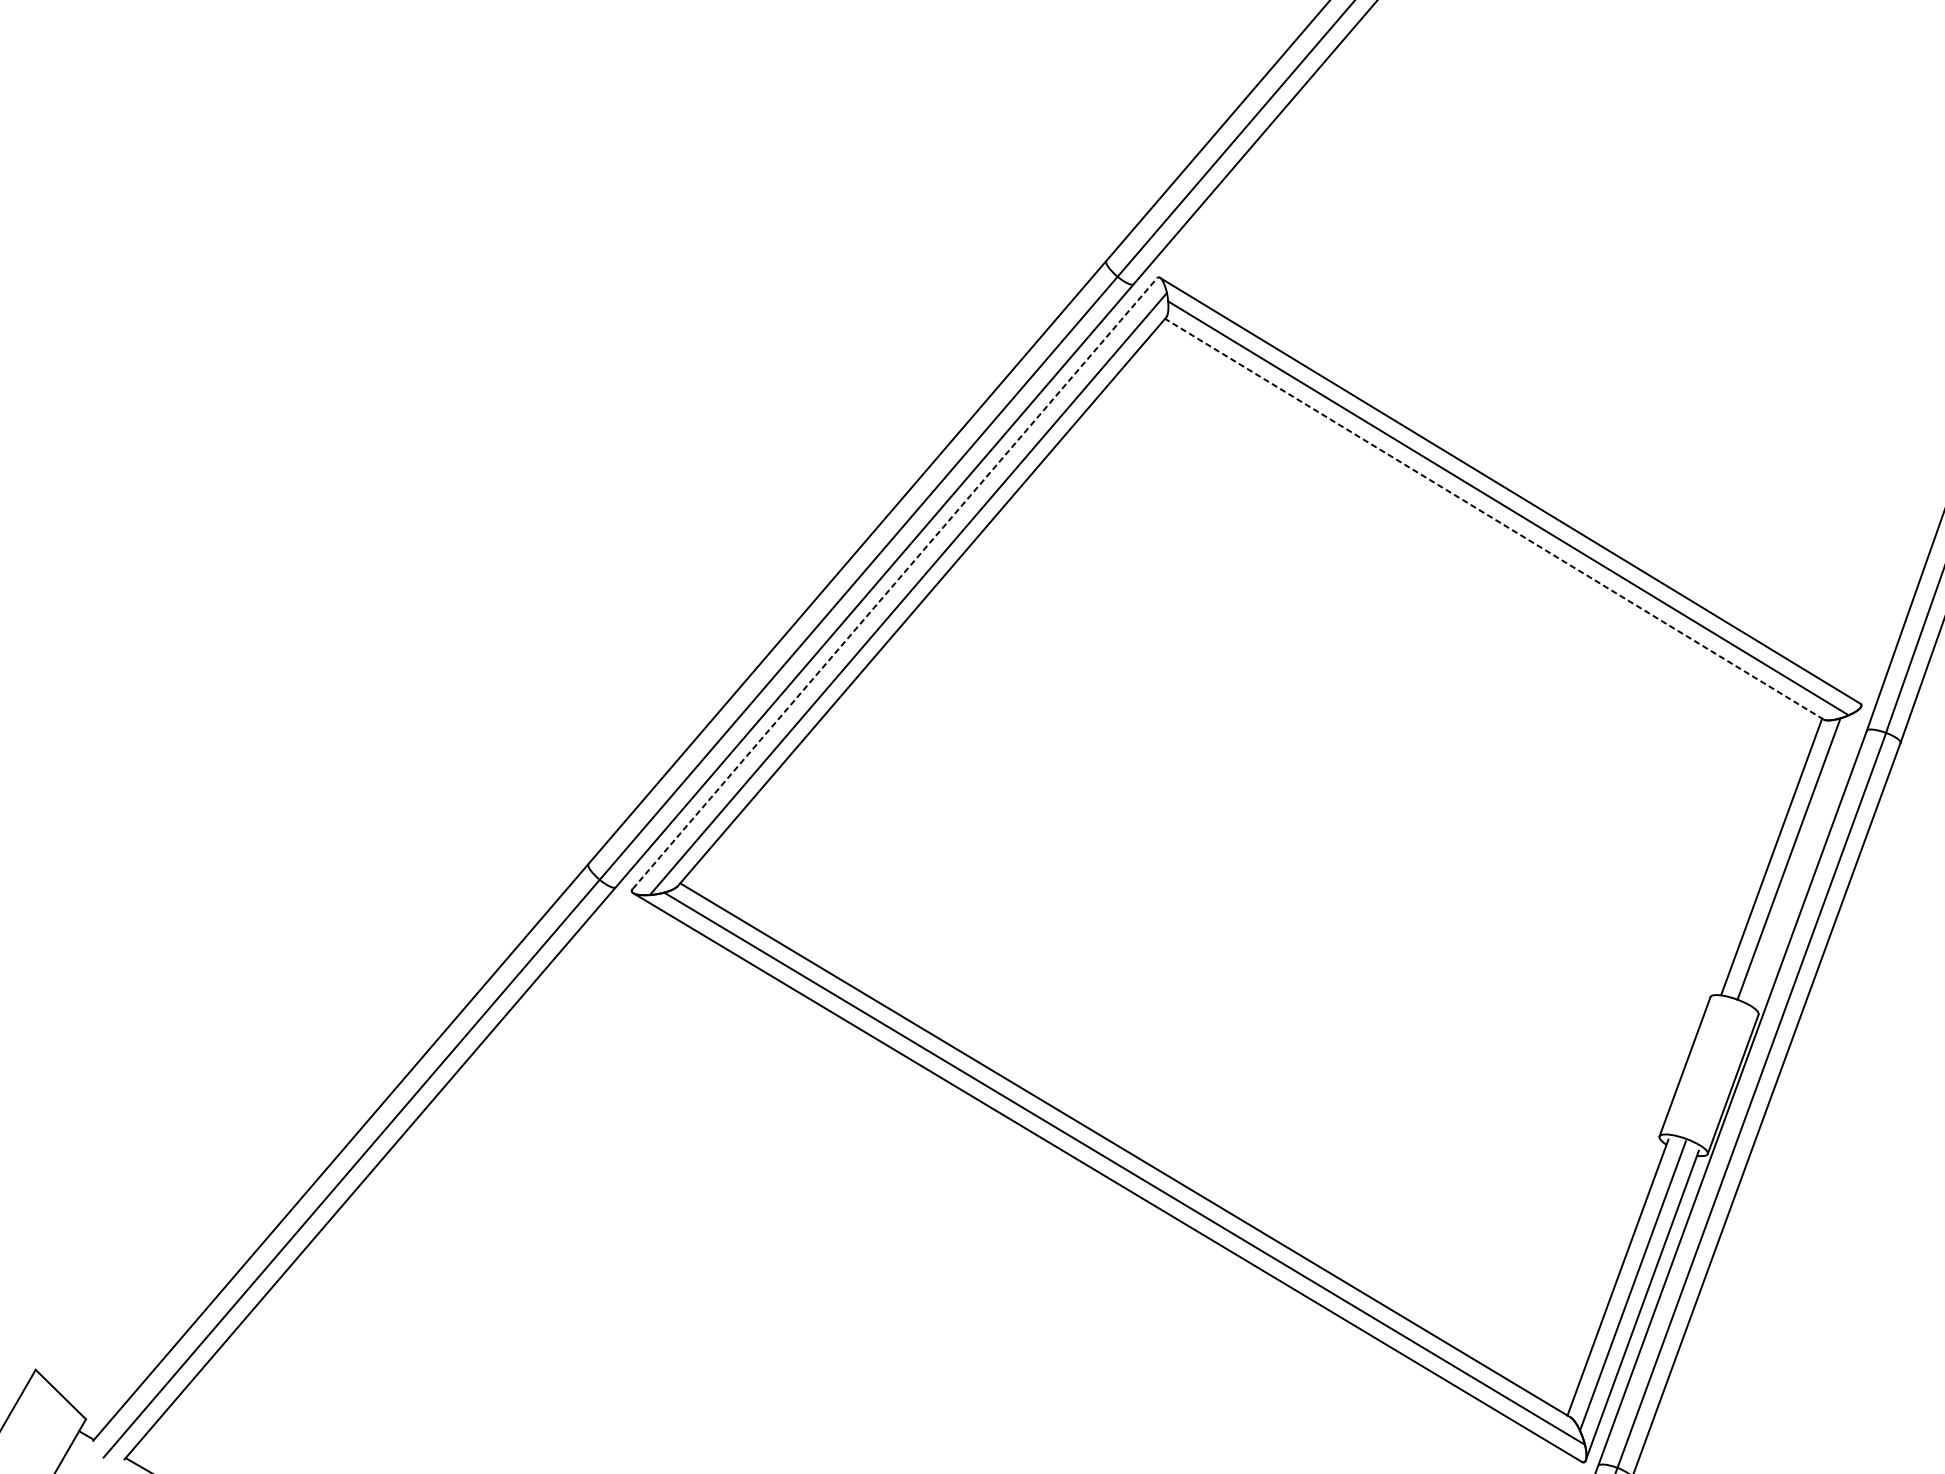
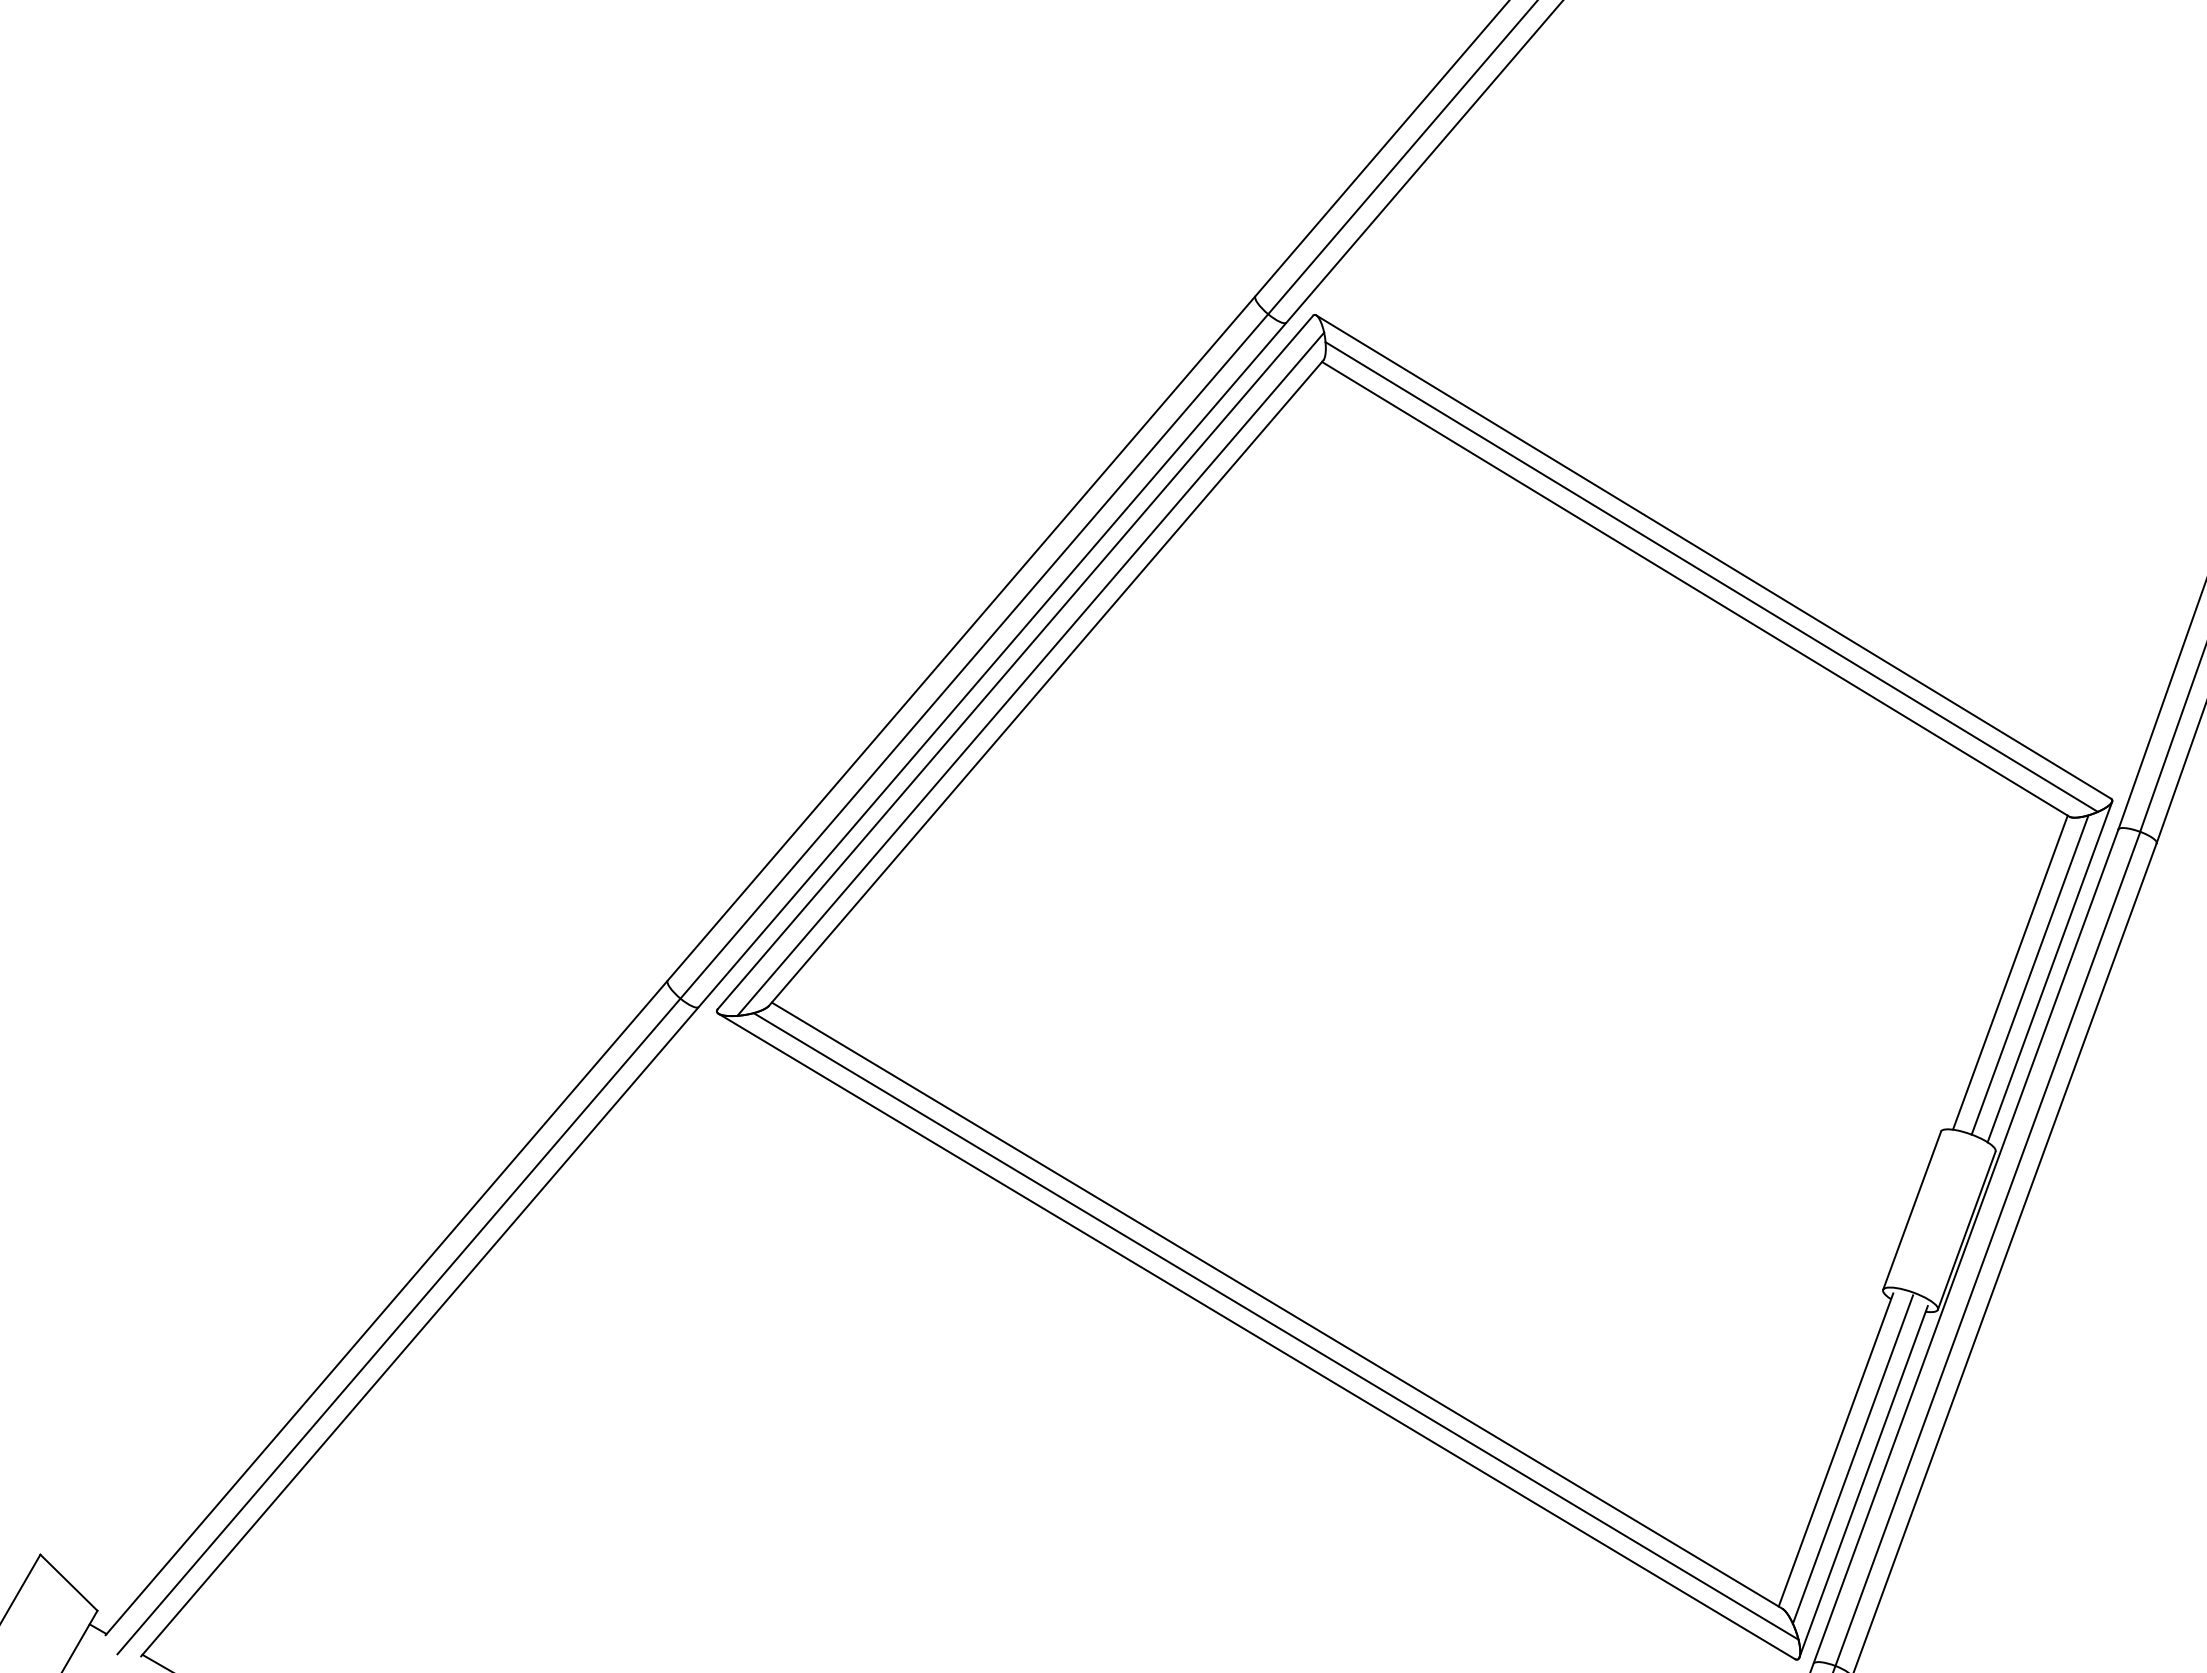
line: (1494, 519) -> (1695, 589), dashed -> solid
line: (894, 583) -> (1015, 662), dashed -> solid
line: (1806, 855) -> (2049, 971), added

